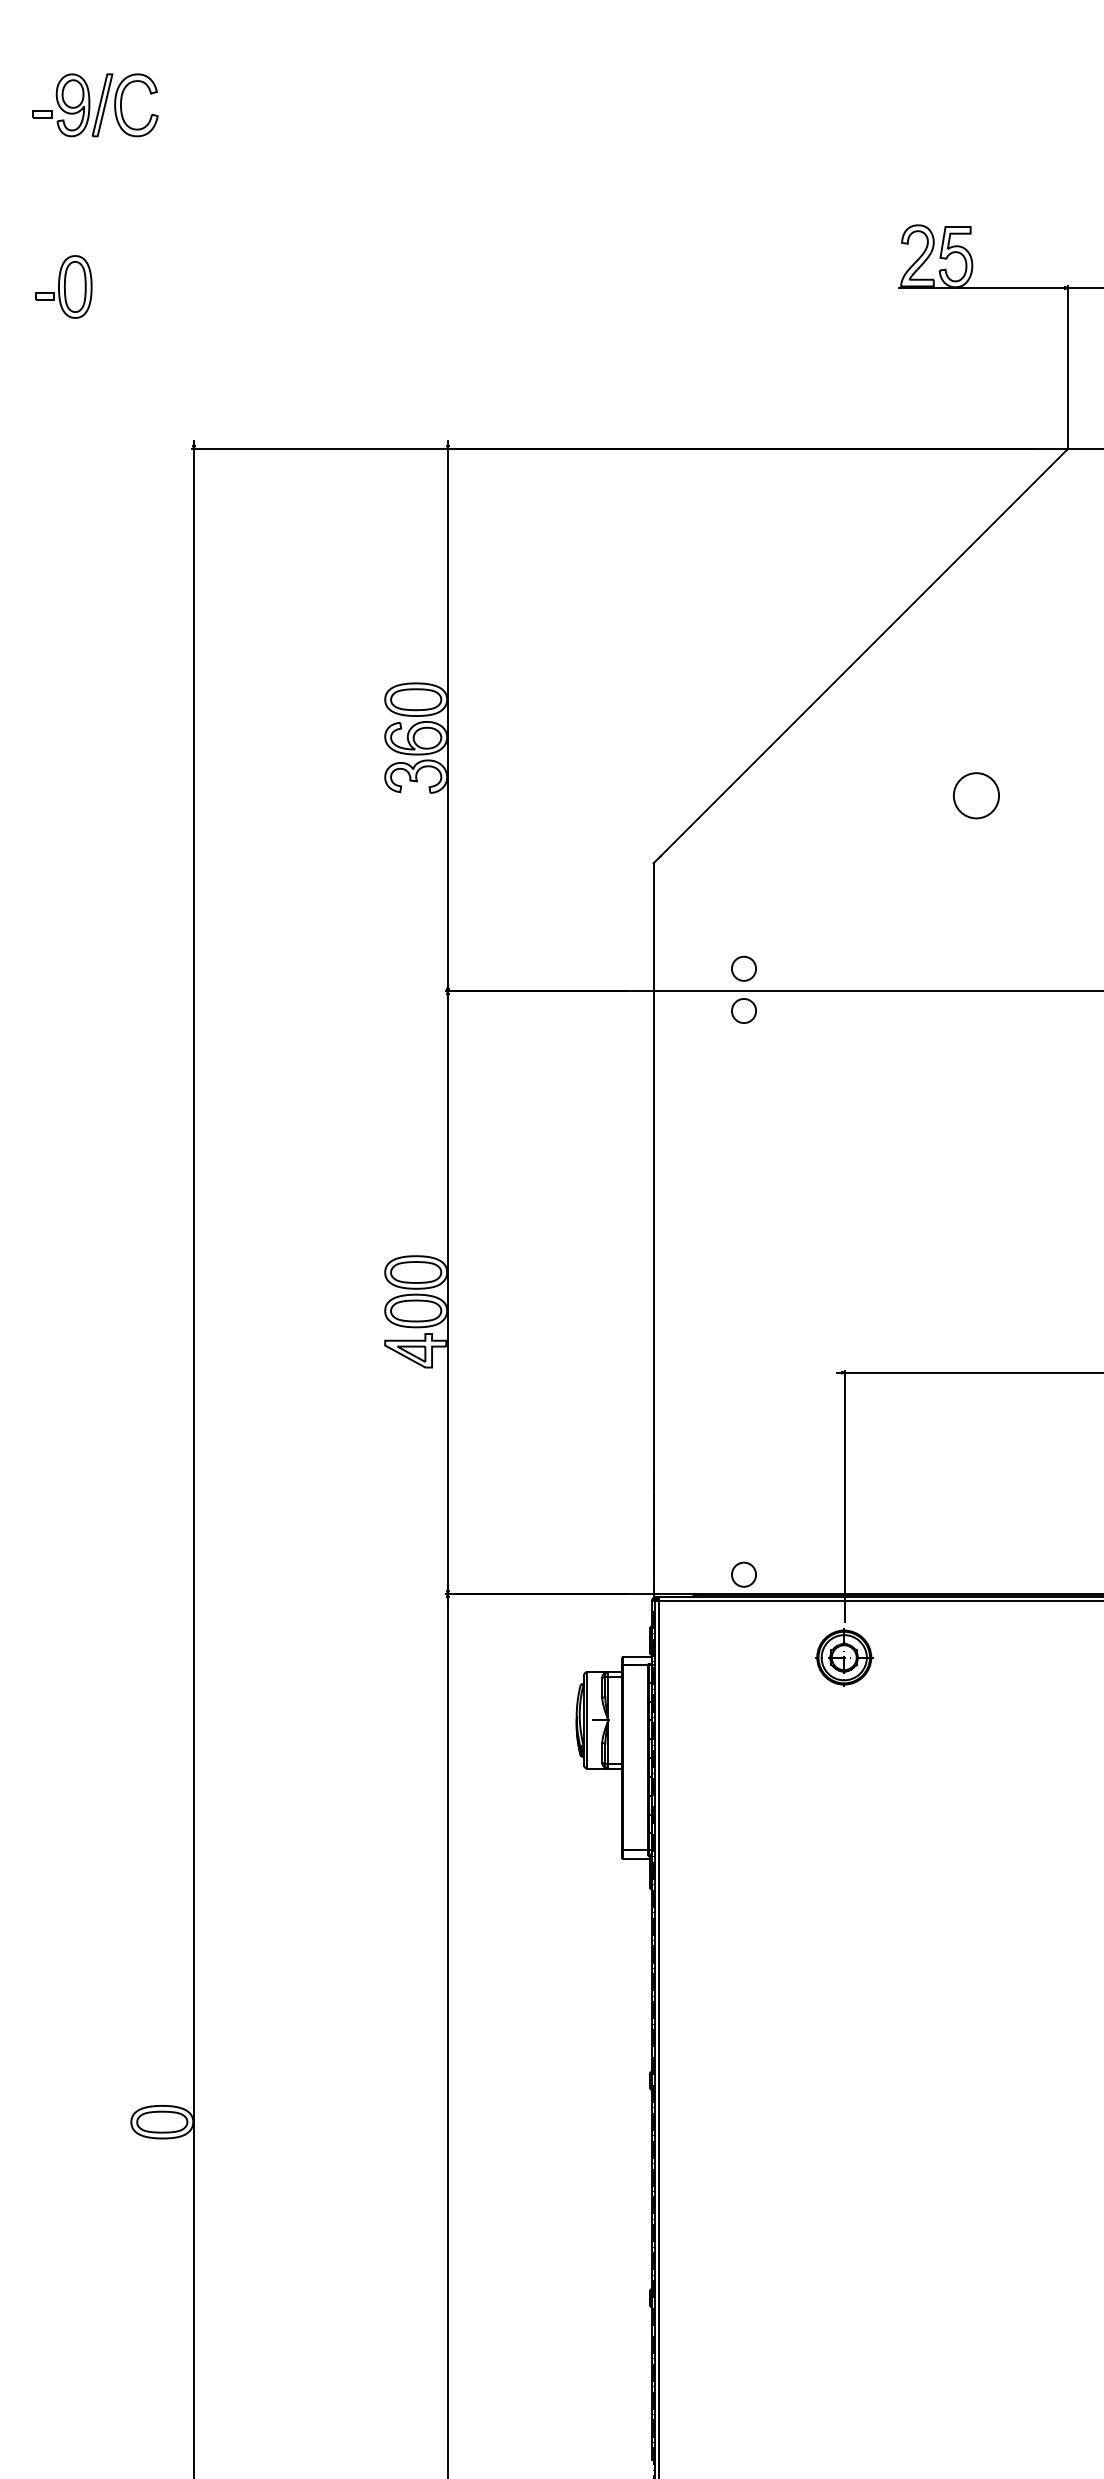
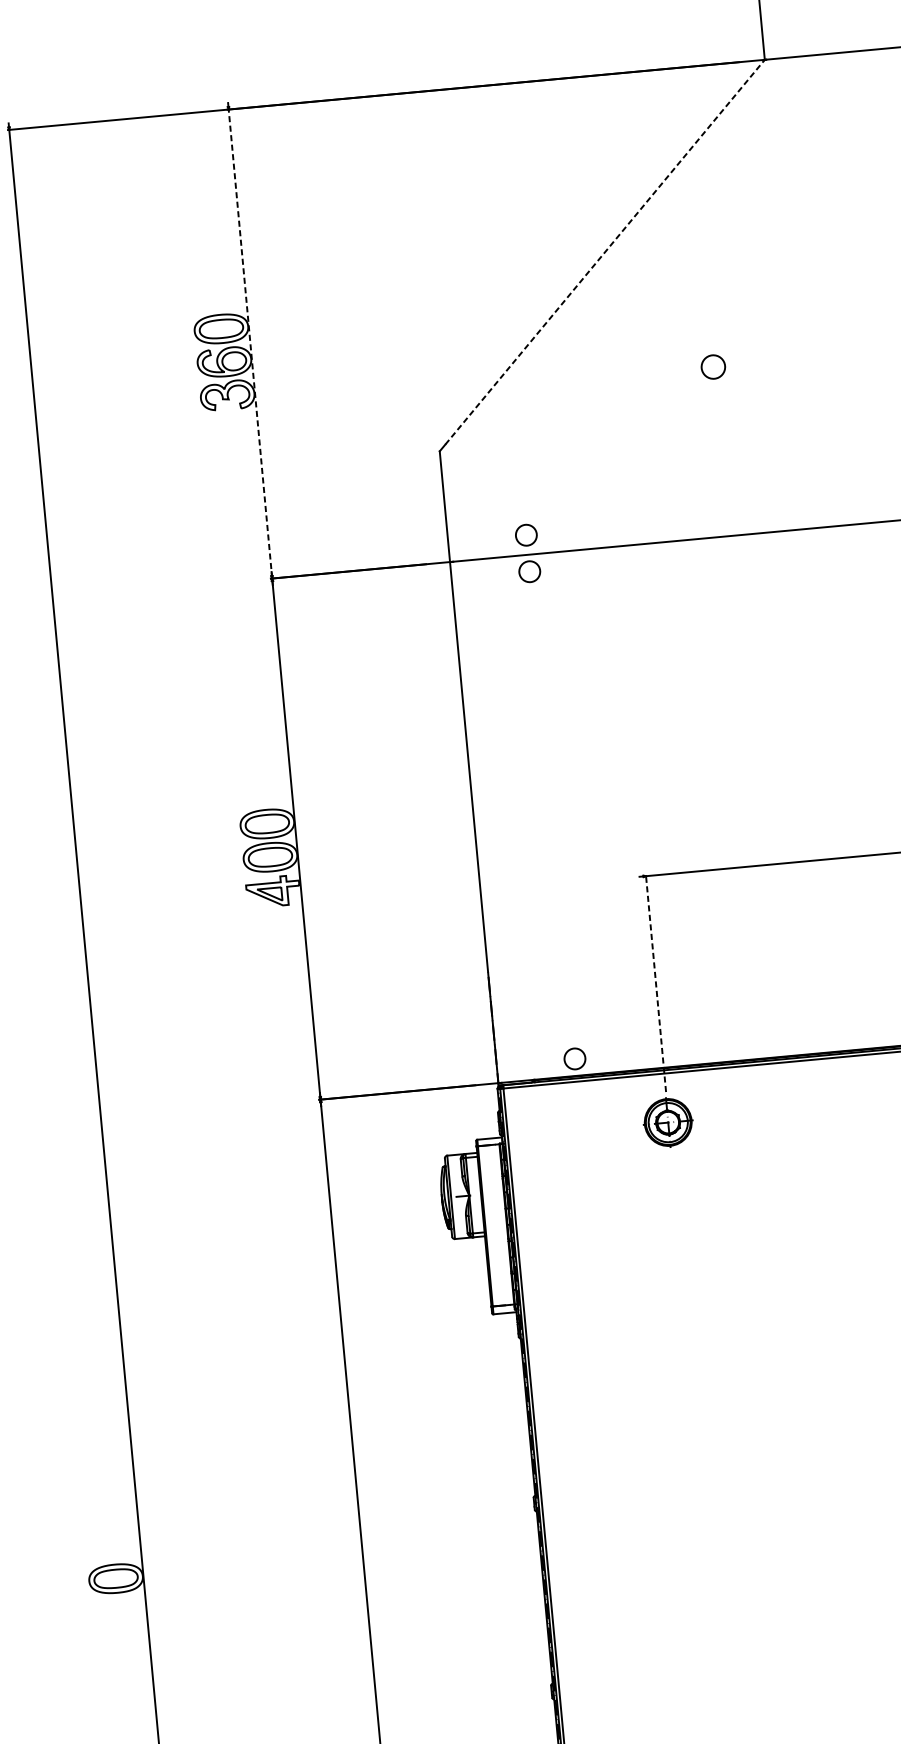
line: (864, 652) -> (605, 252), solid -> dashed
line: (447, 719) -> (250, 343), solid -> dashed
circle: (976, 795) -> (713, 366), size x0.6
line: (845, 1496) -> (656, 983), solid -> dashed

